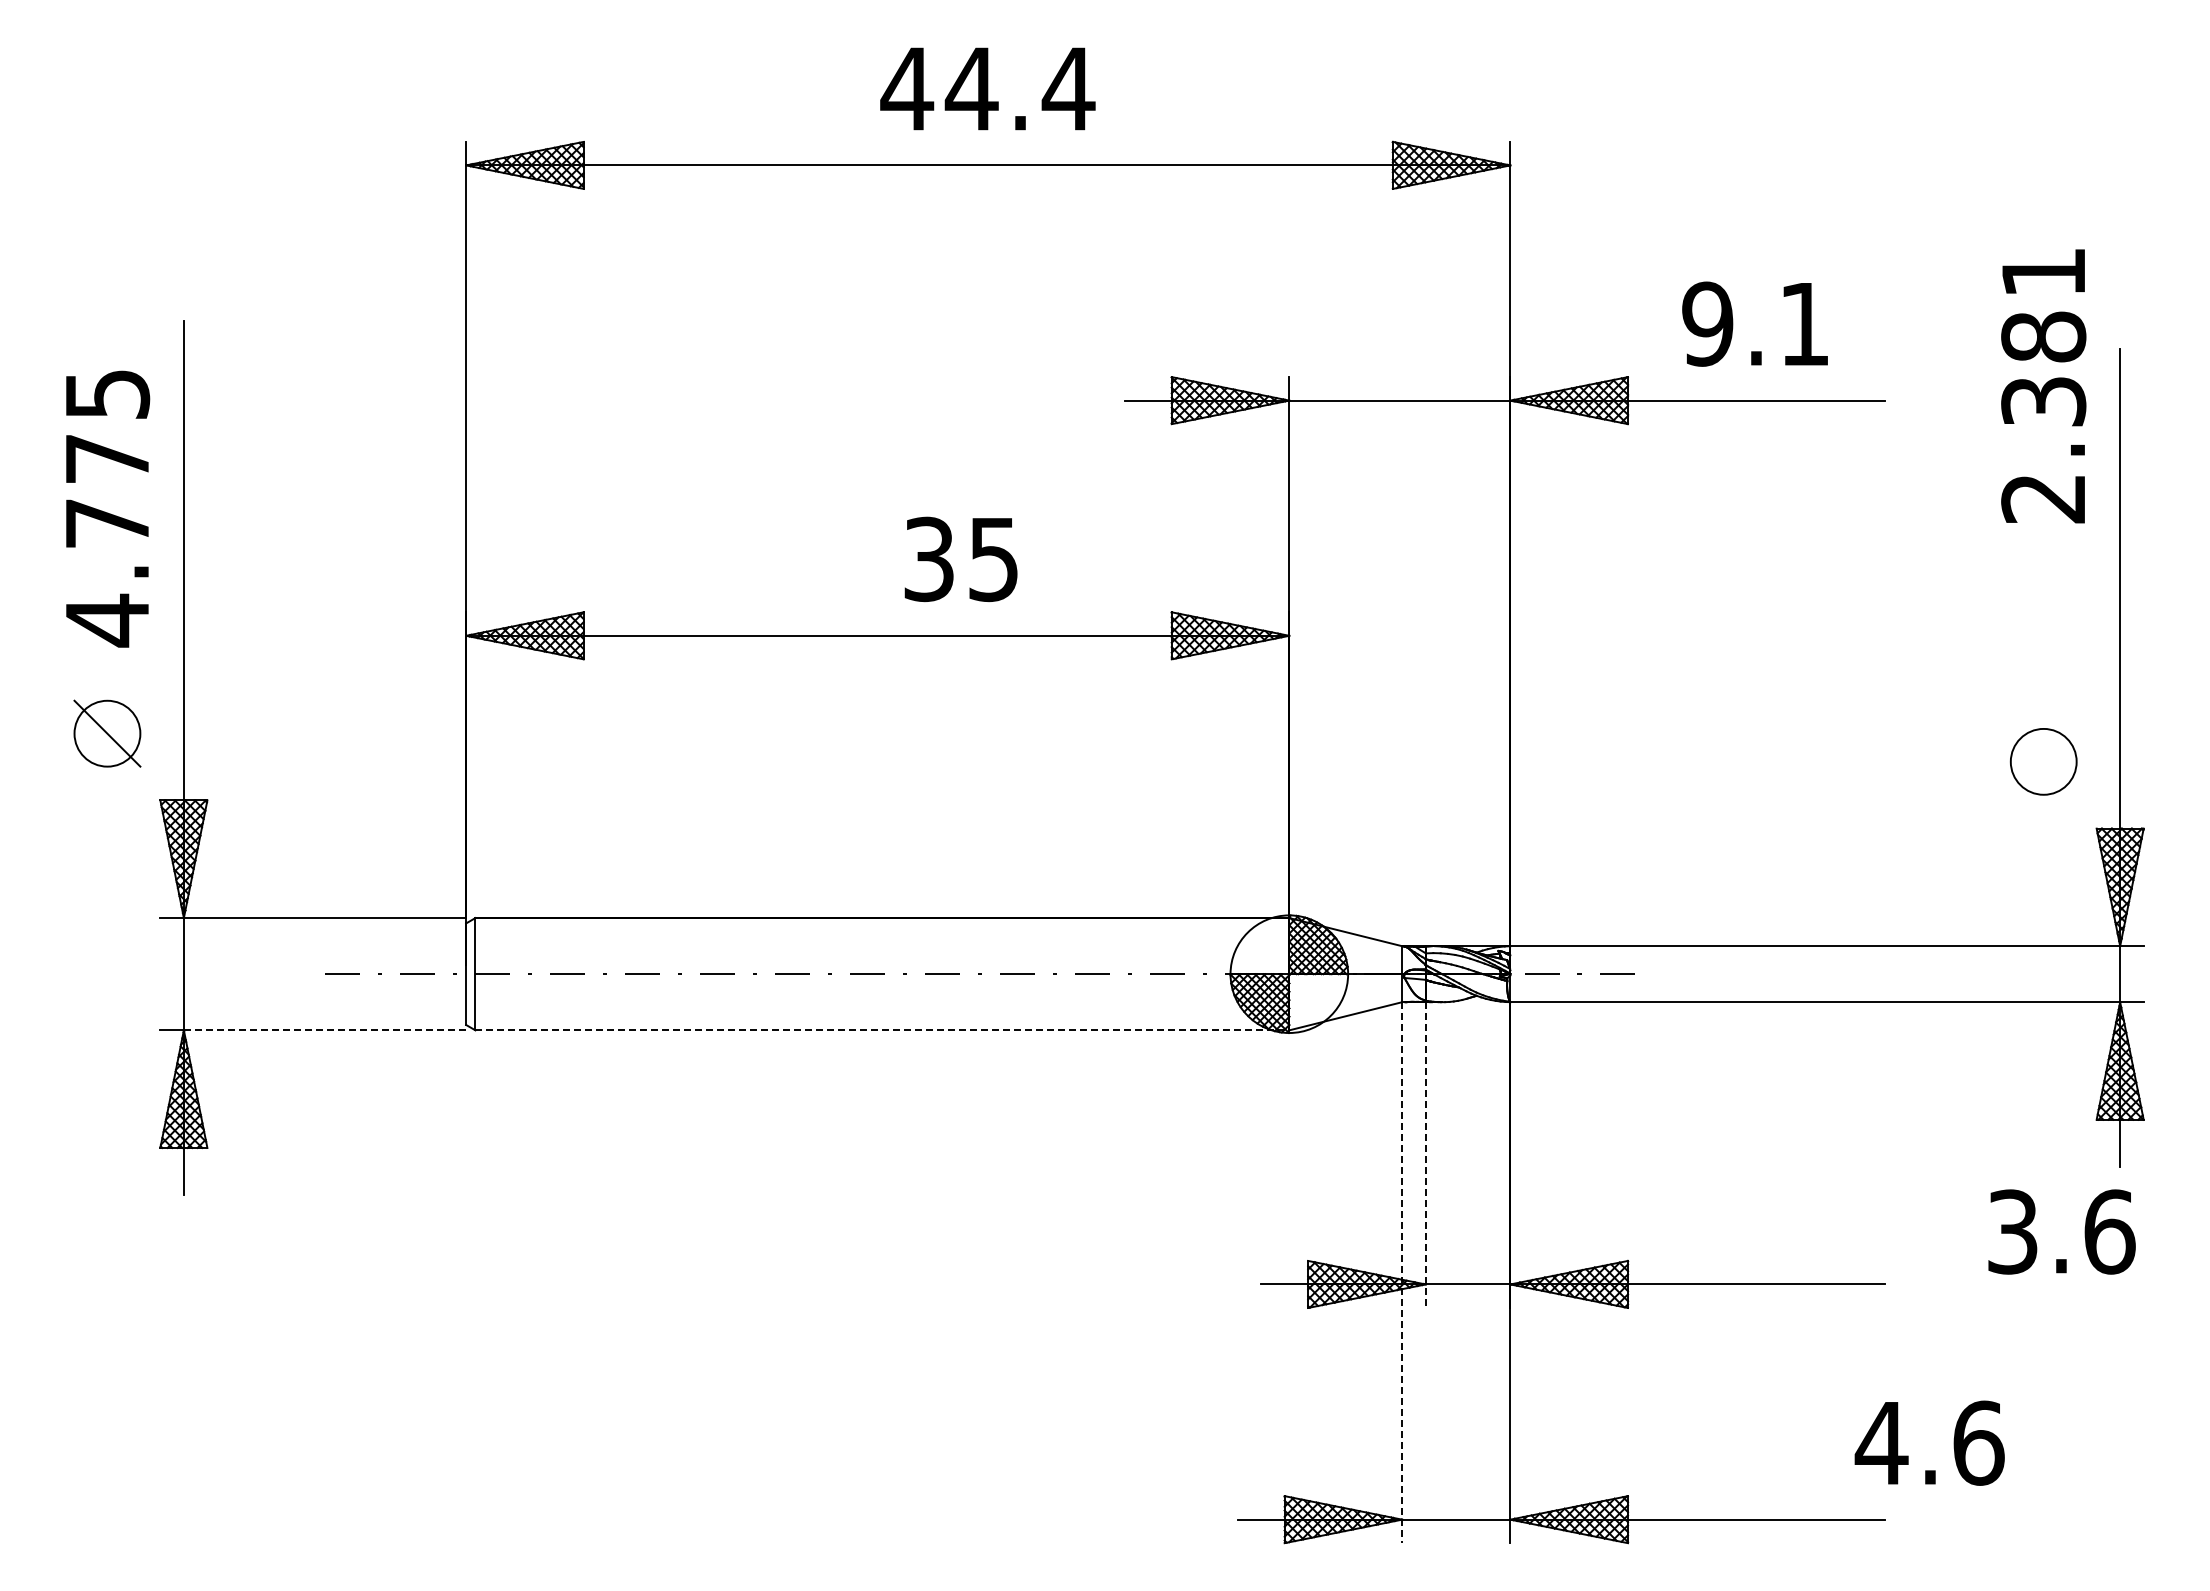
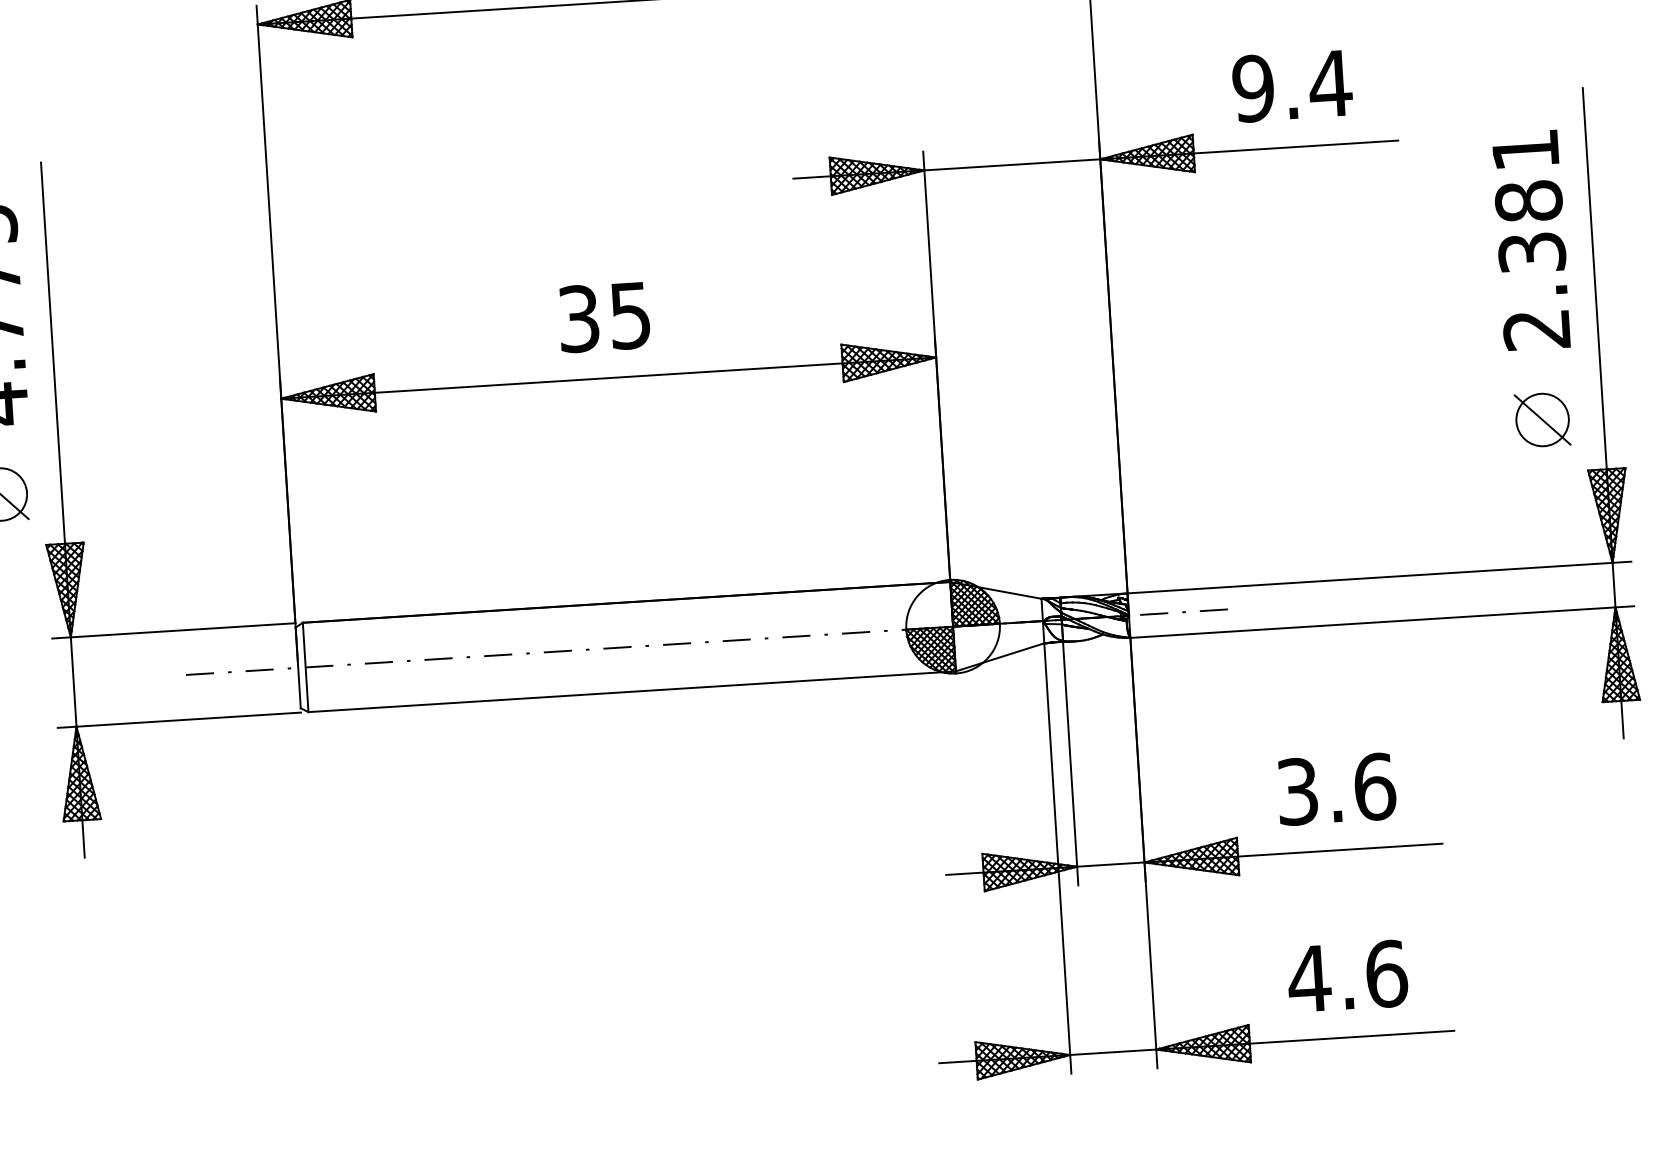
text: (1804, 324) -> (1330, 84), 9.1 -> 9.4
text: (2043, 386) -> (1531, 240), moved
text: (960, 559) -> (603, 317), moved
line: (2043, 761) -> (1542, 419), added
line: (324, 1030) -> (188, 719), dashed -> solid
line: (882, 1030) -> (632, 691), dashed -> solid
line: (1425, 1155) -> (1070, 764), dashed -> solid
text: (2061, 1231) -> (1336, 788), moved
line: (1402, 1273) -> (1058, 859), dashed -> solid
text: (1929, 1442) -> (1347, 975), moved

